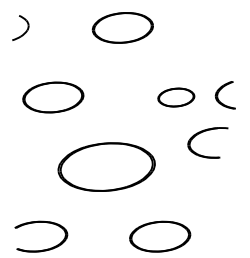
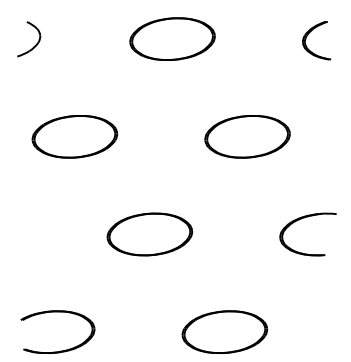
part: (219, 91) -> (308, 35), moved
part: (176, 97) -> (247, 136), size x1.67
part: (201, 132) -> (299, 220), moved
part: (106, 167) -> (149, 234), size x0.62

